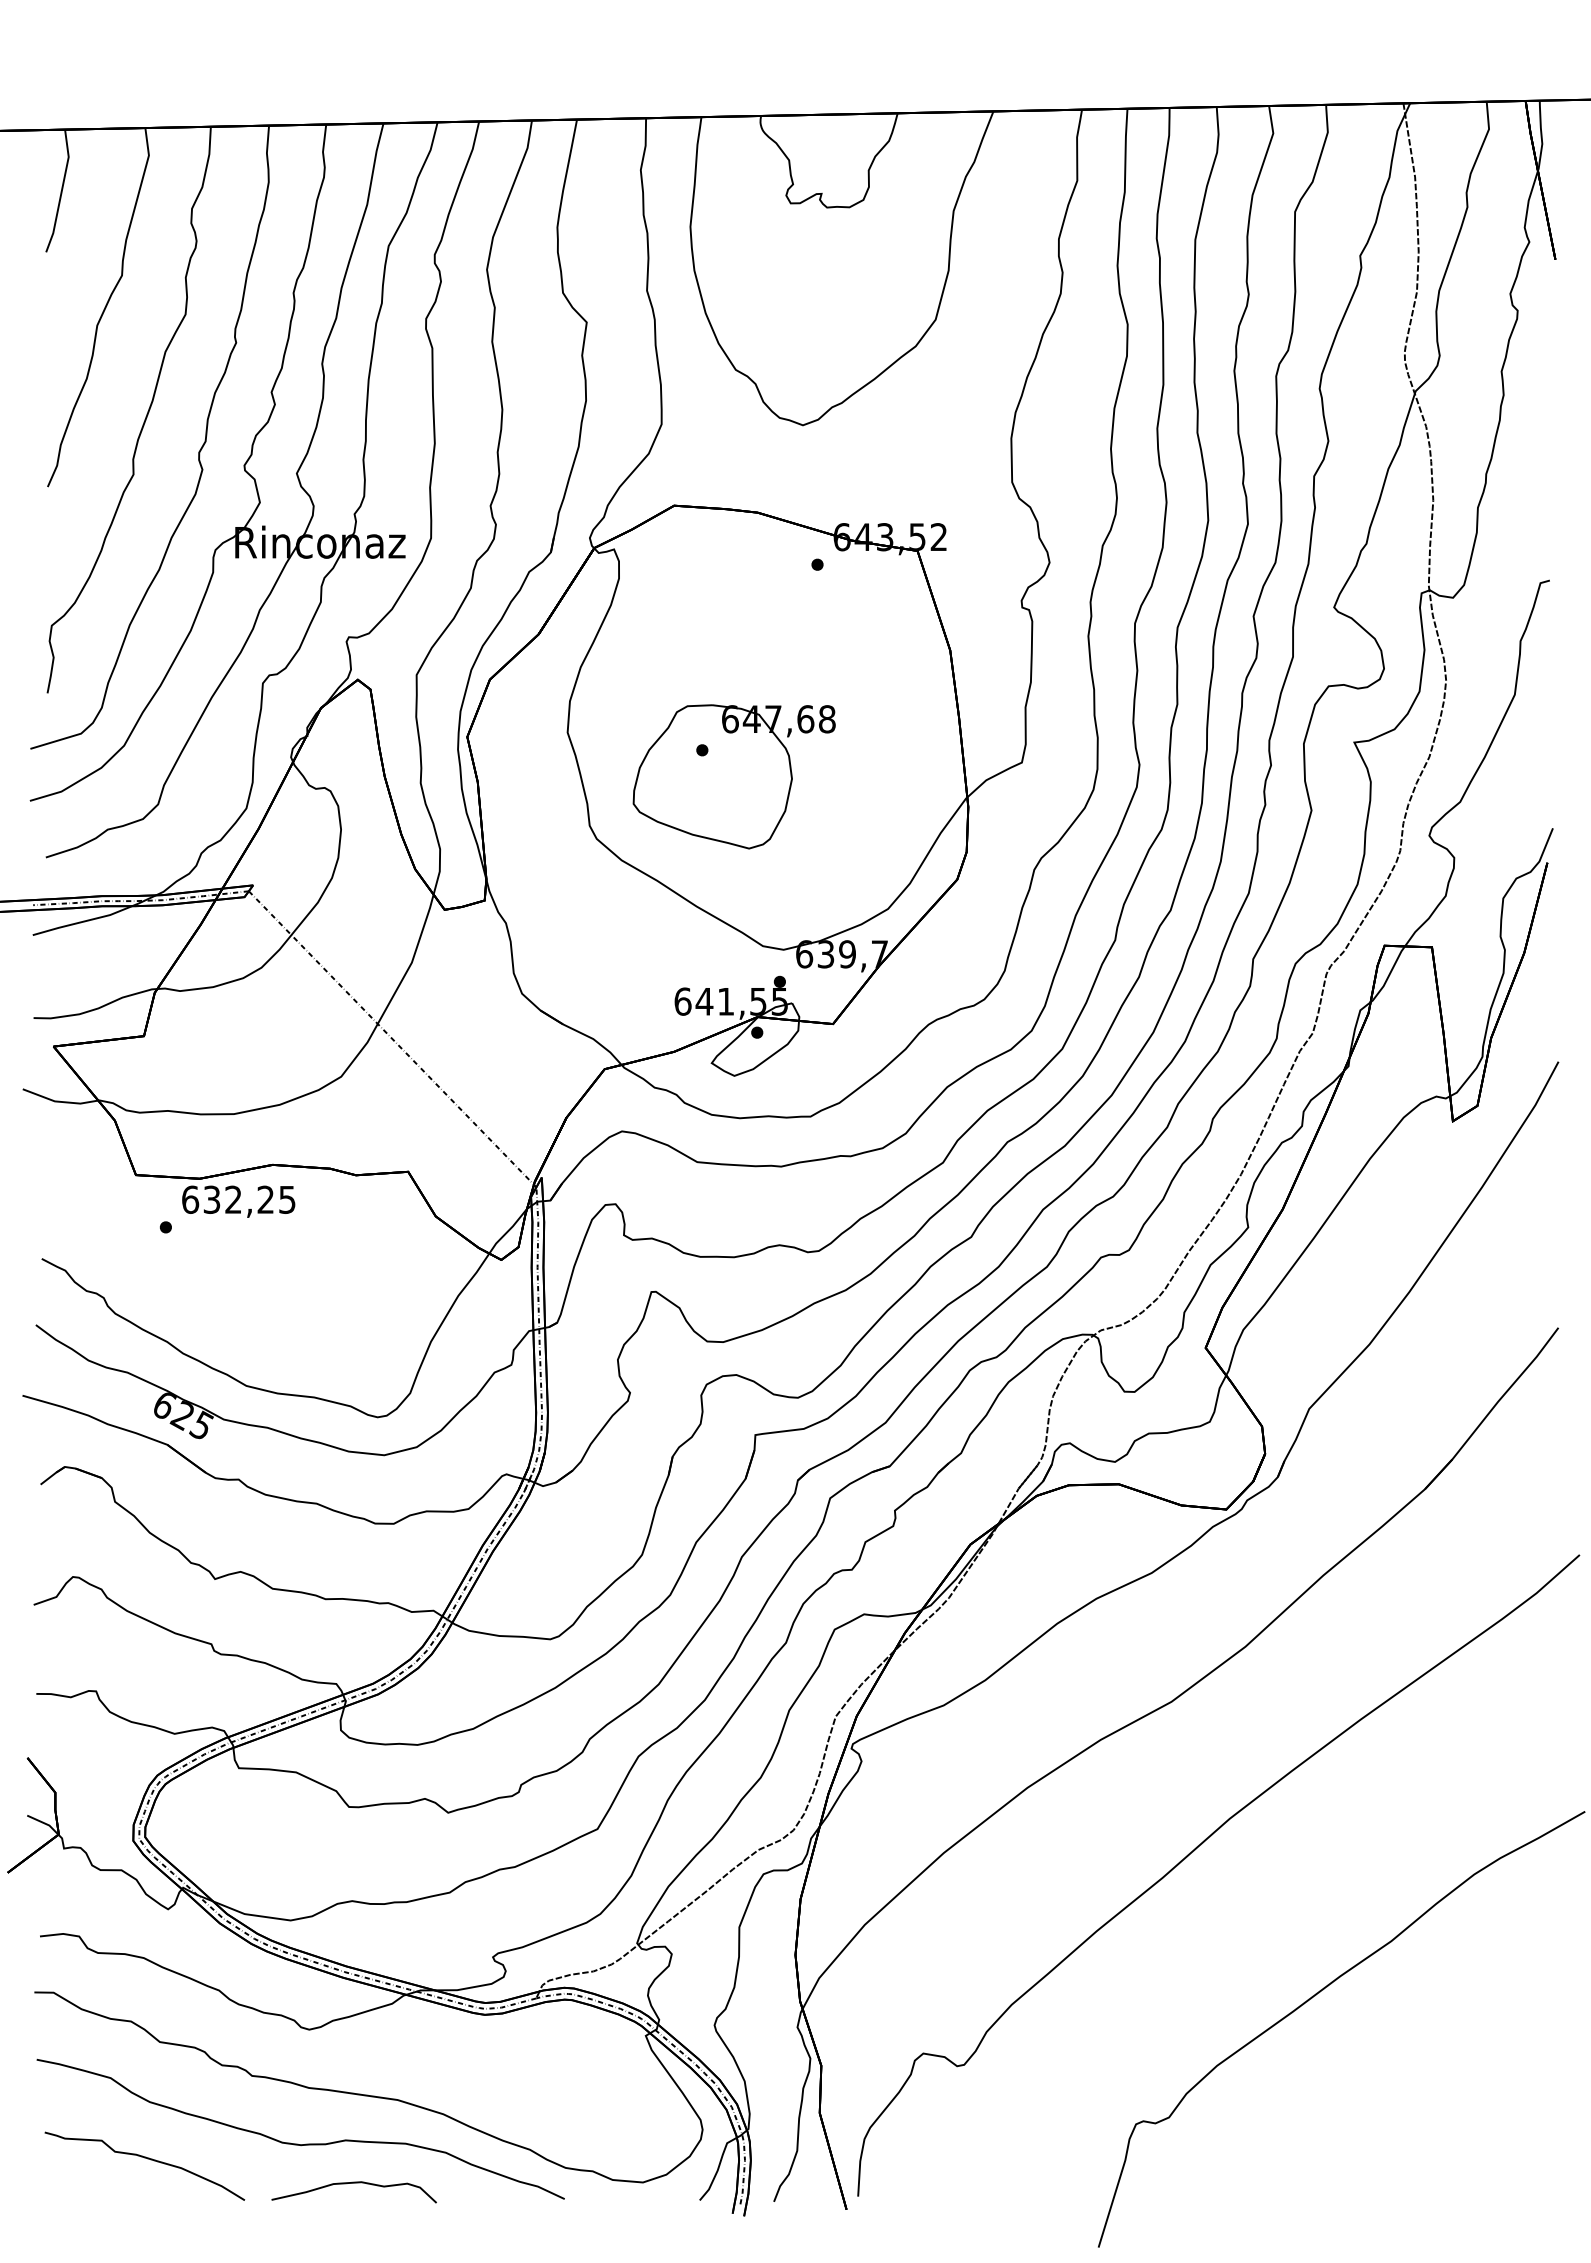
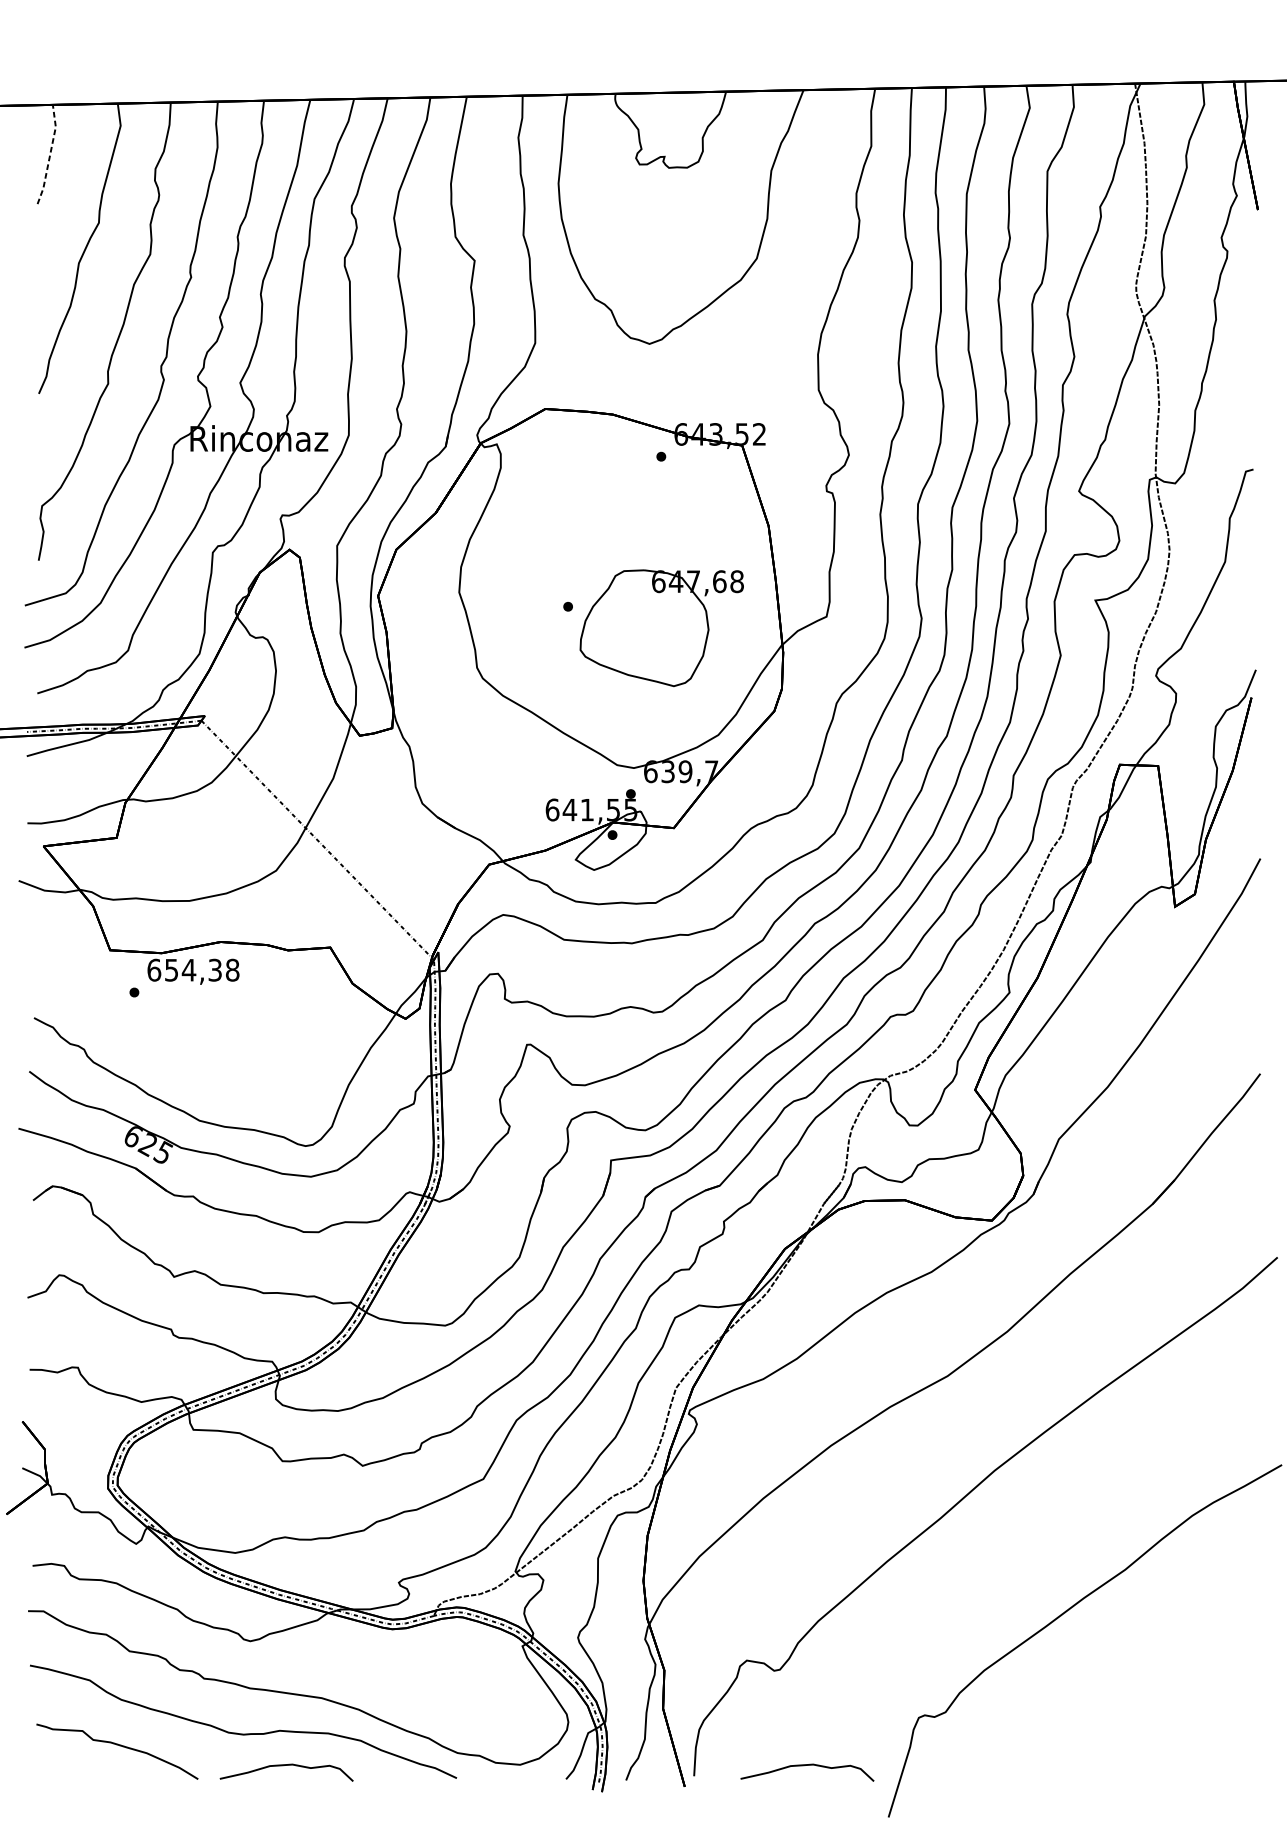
line: (61, 191) -> (49, 154), solid -> dashed
part: (733, 776) -> (661, 627), moved
text: (249, 1199) -> (202, 969), 632,25 -> 654,38
curve: (997, 2183) -> (806, 1765), added

